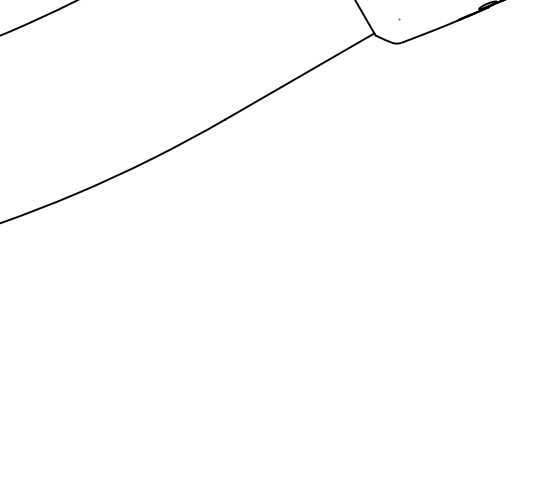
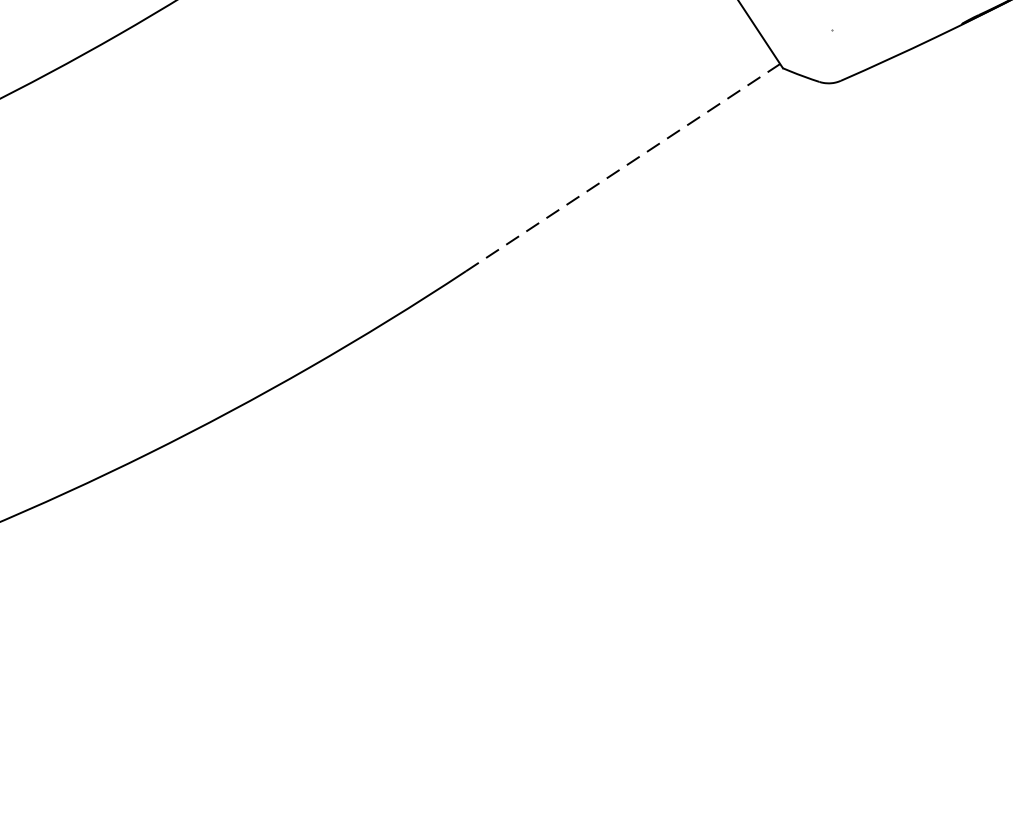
line: (299, 76) -> (622, 167), solid -> dashed

